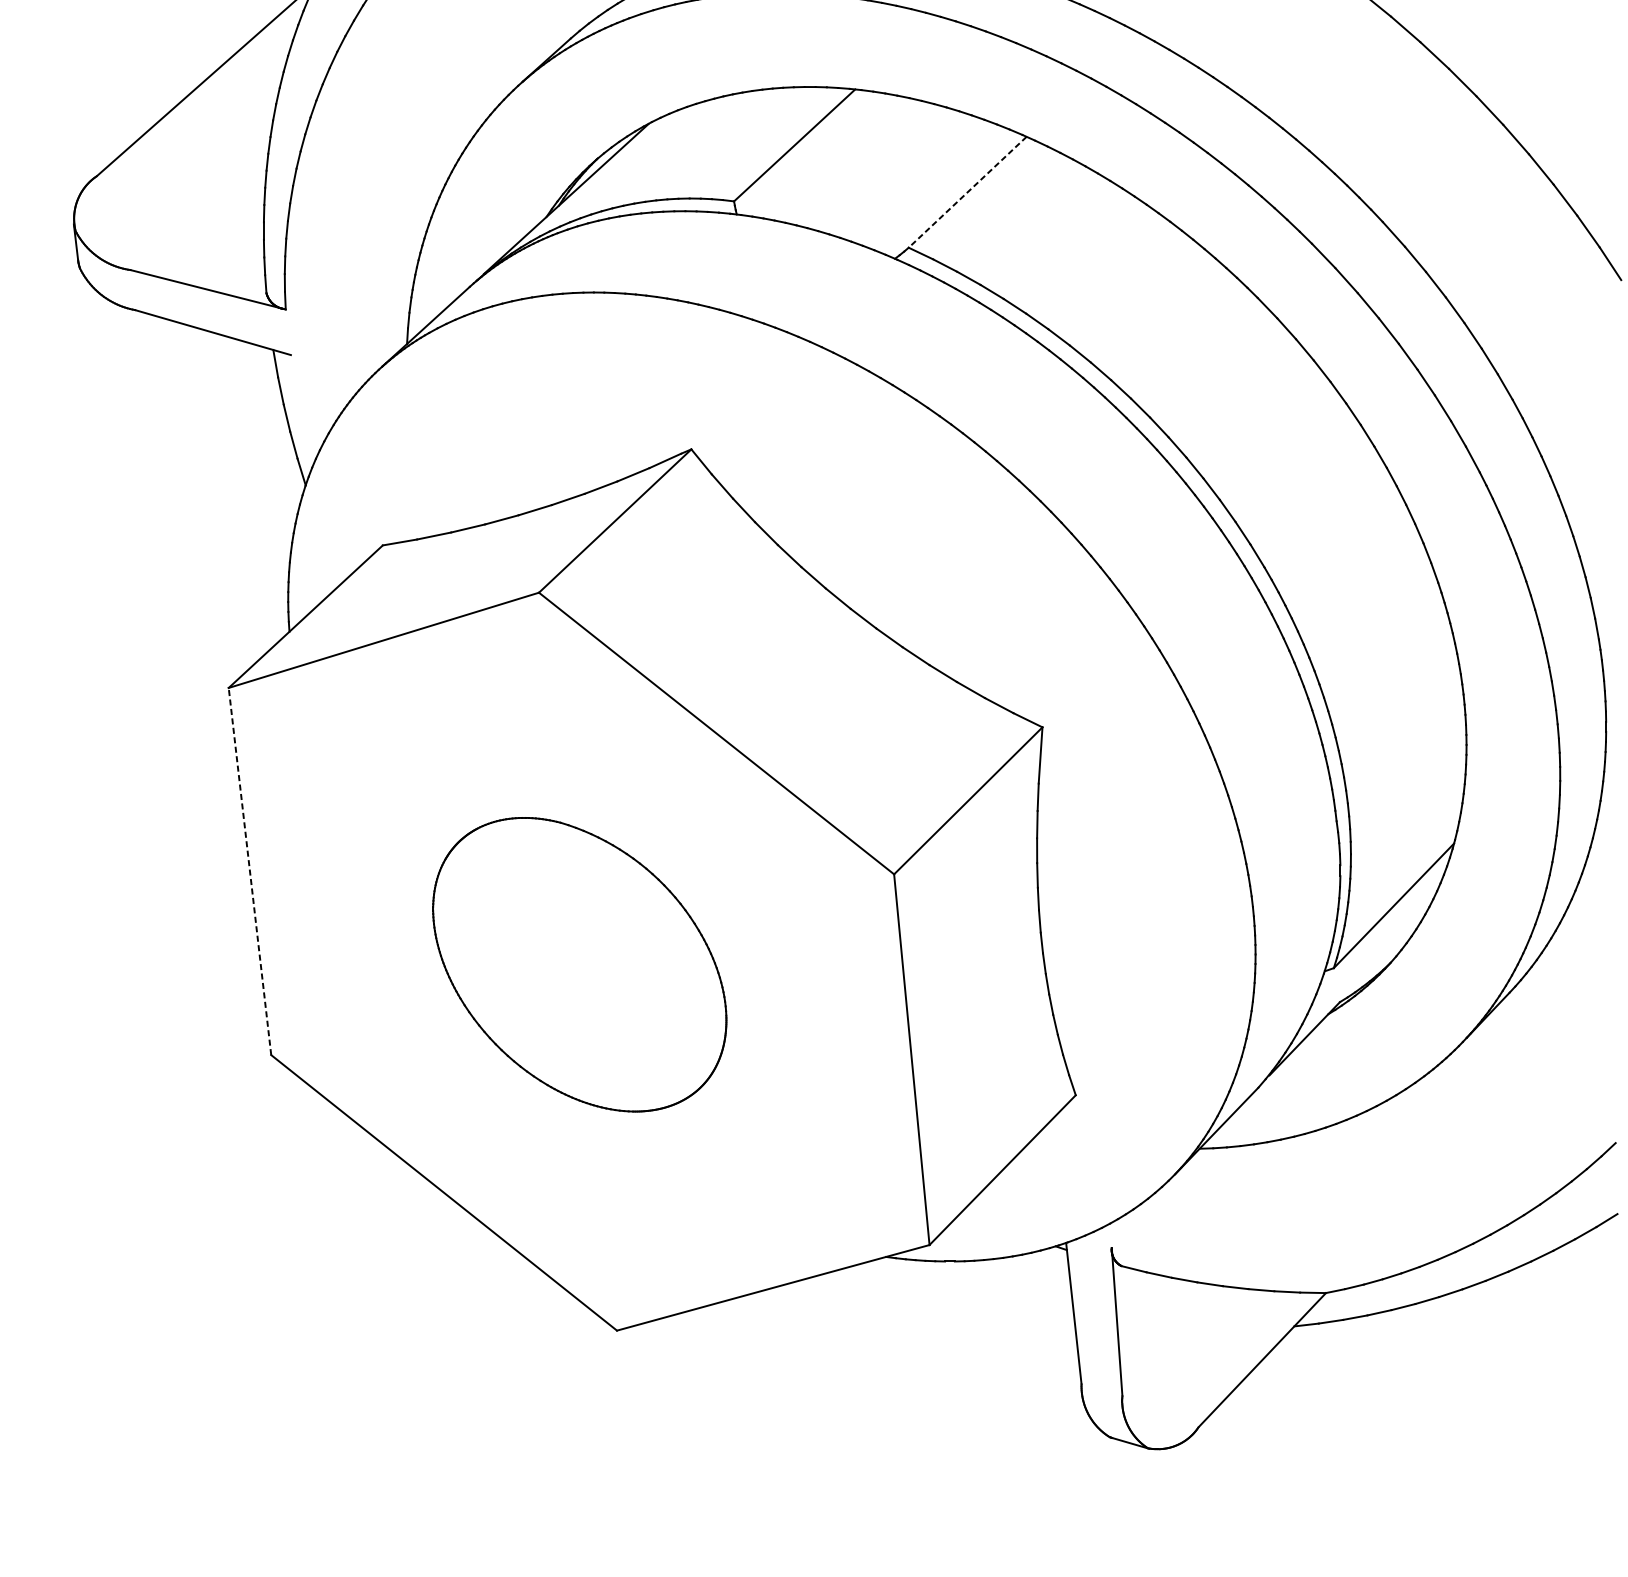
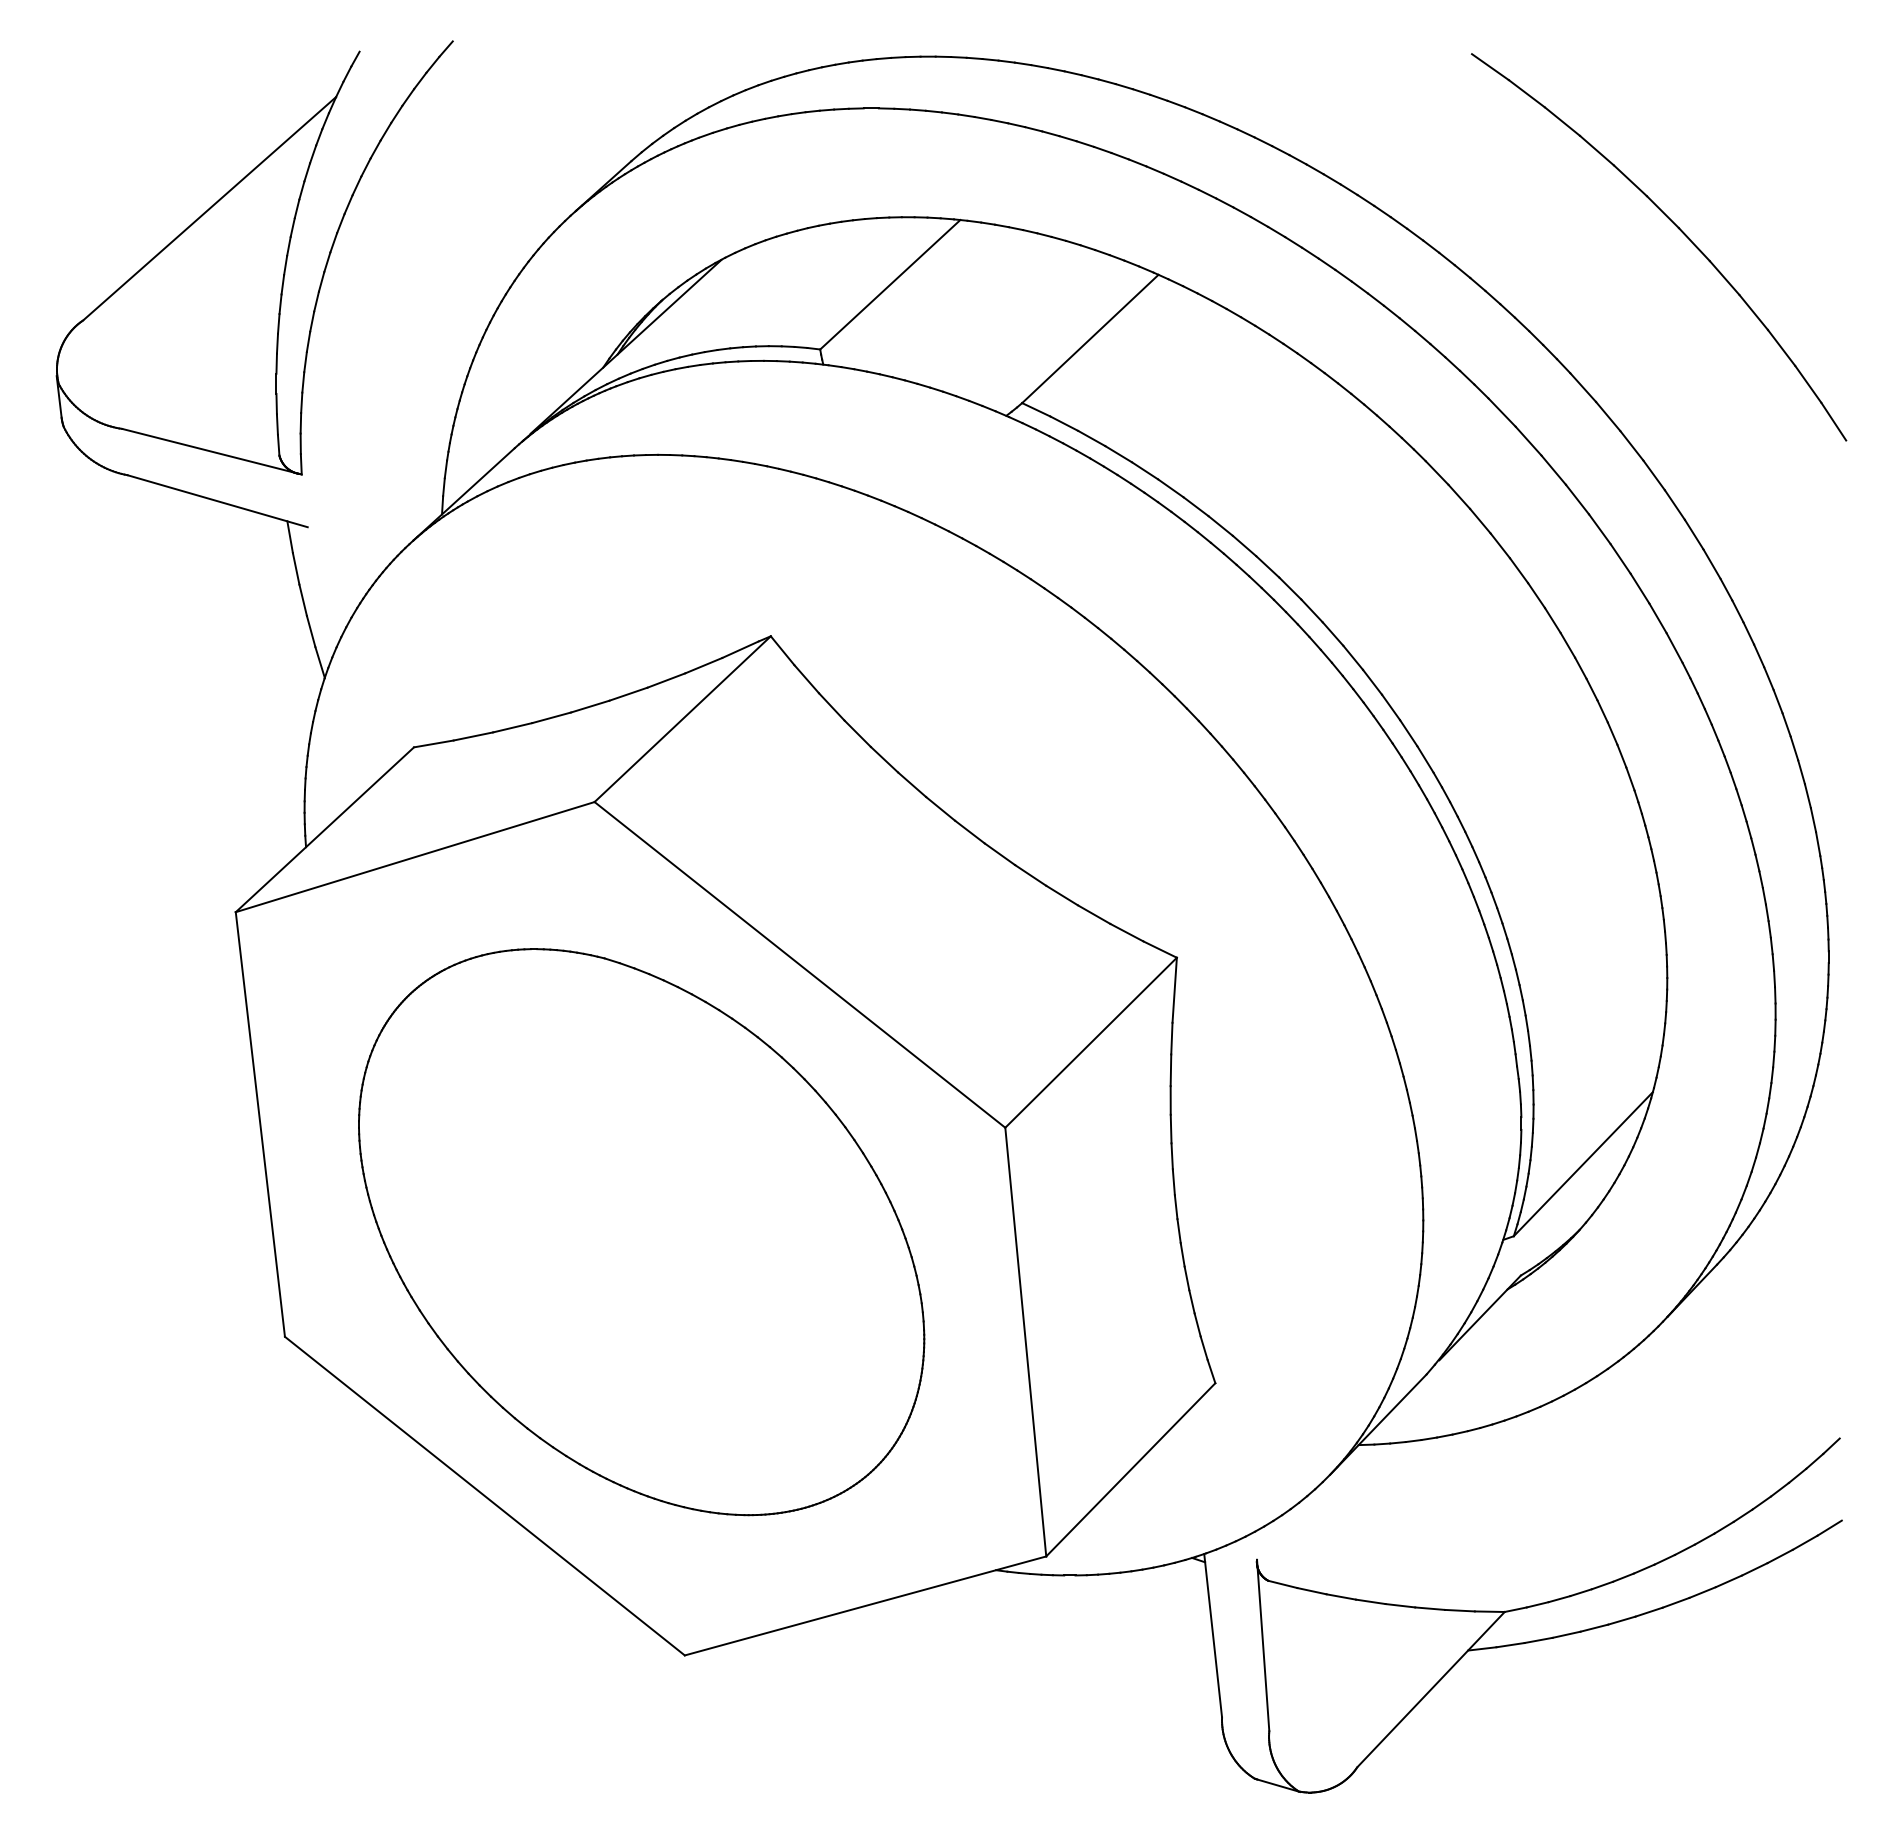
line: (967, 191) -> (1090, 338), dashed -> solid
line: (250, 871) -> (260, 1124), dashed -> solid
part: (579, 964) -> (641, 1232), size x1.67

